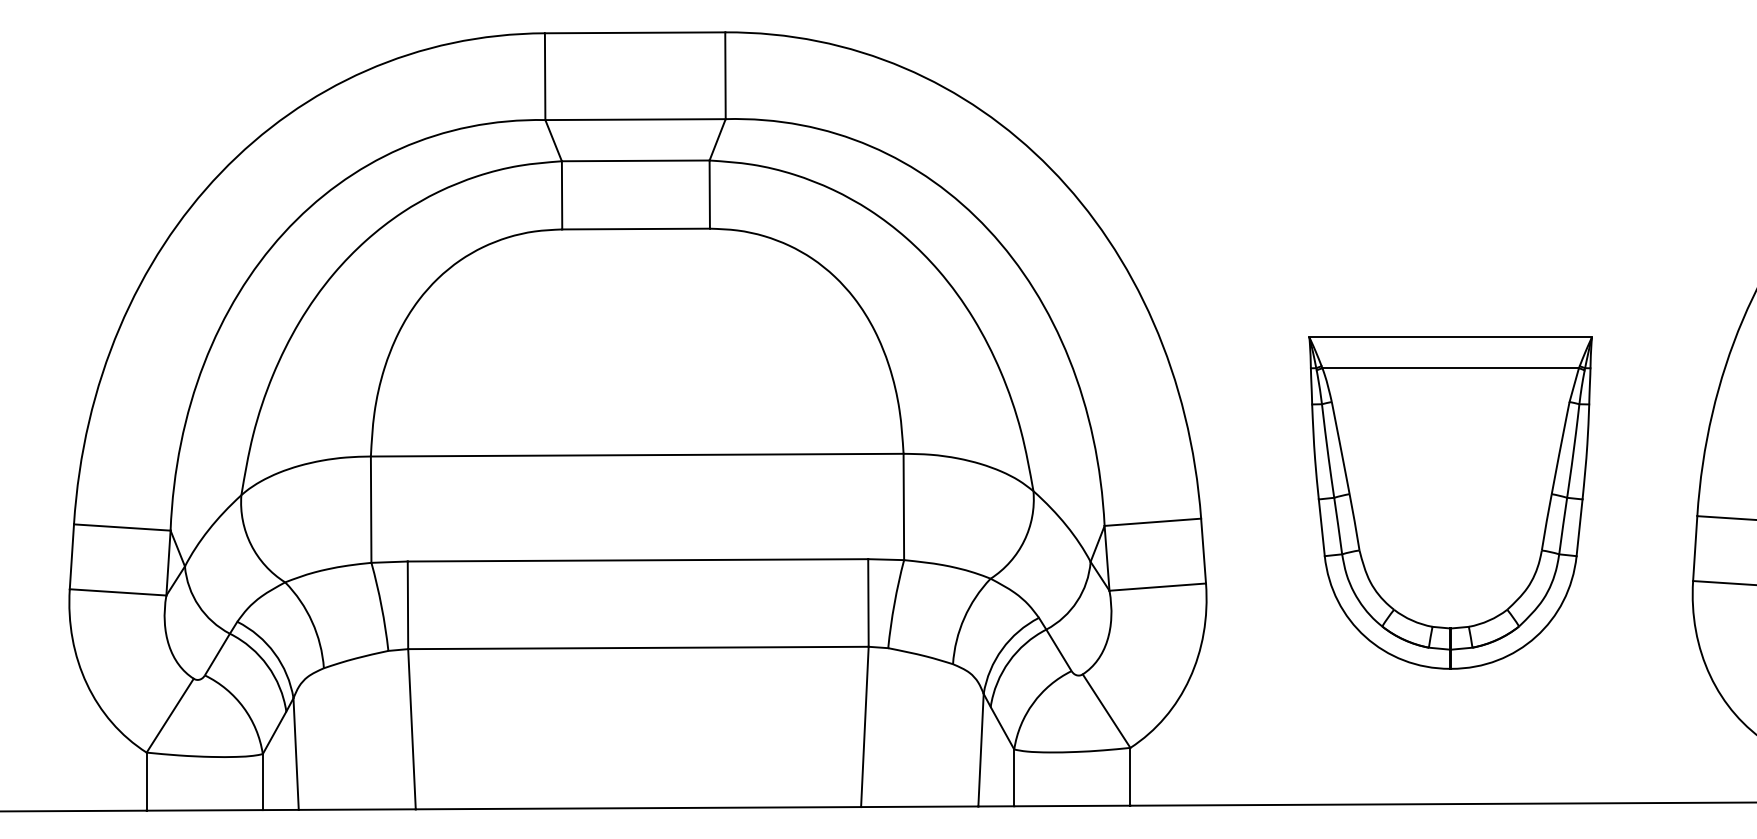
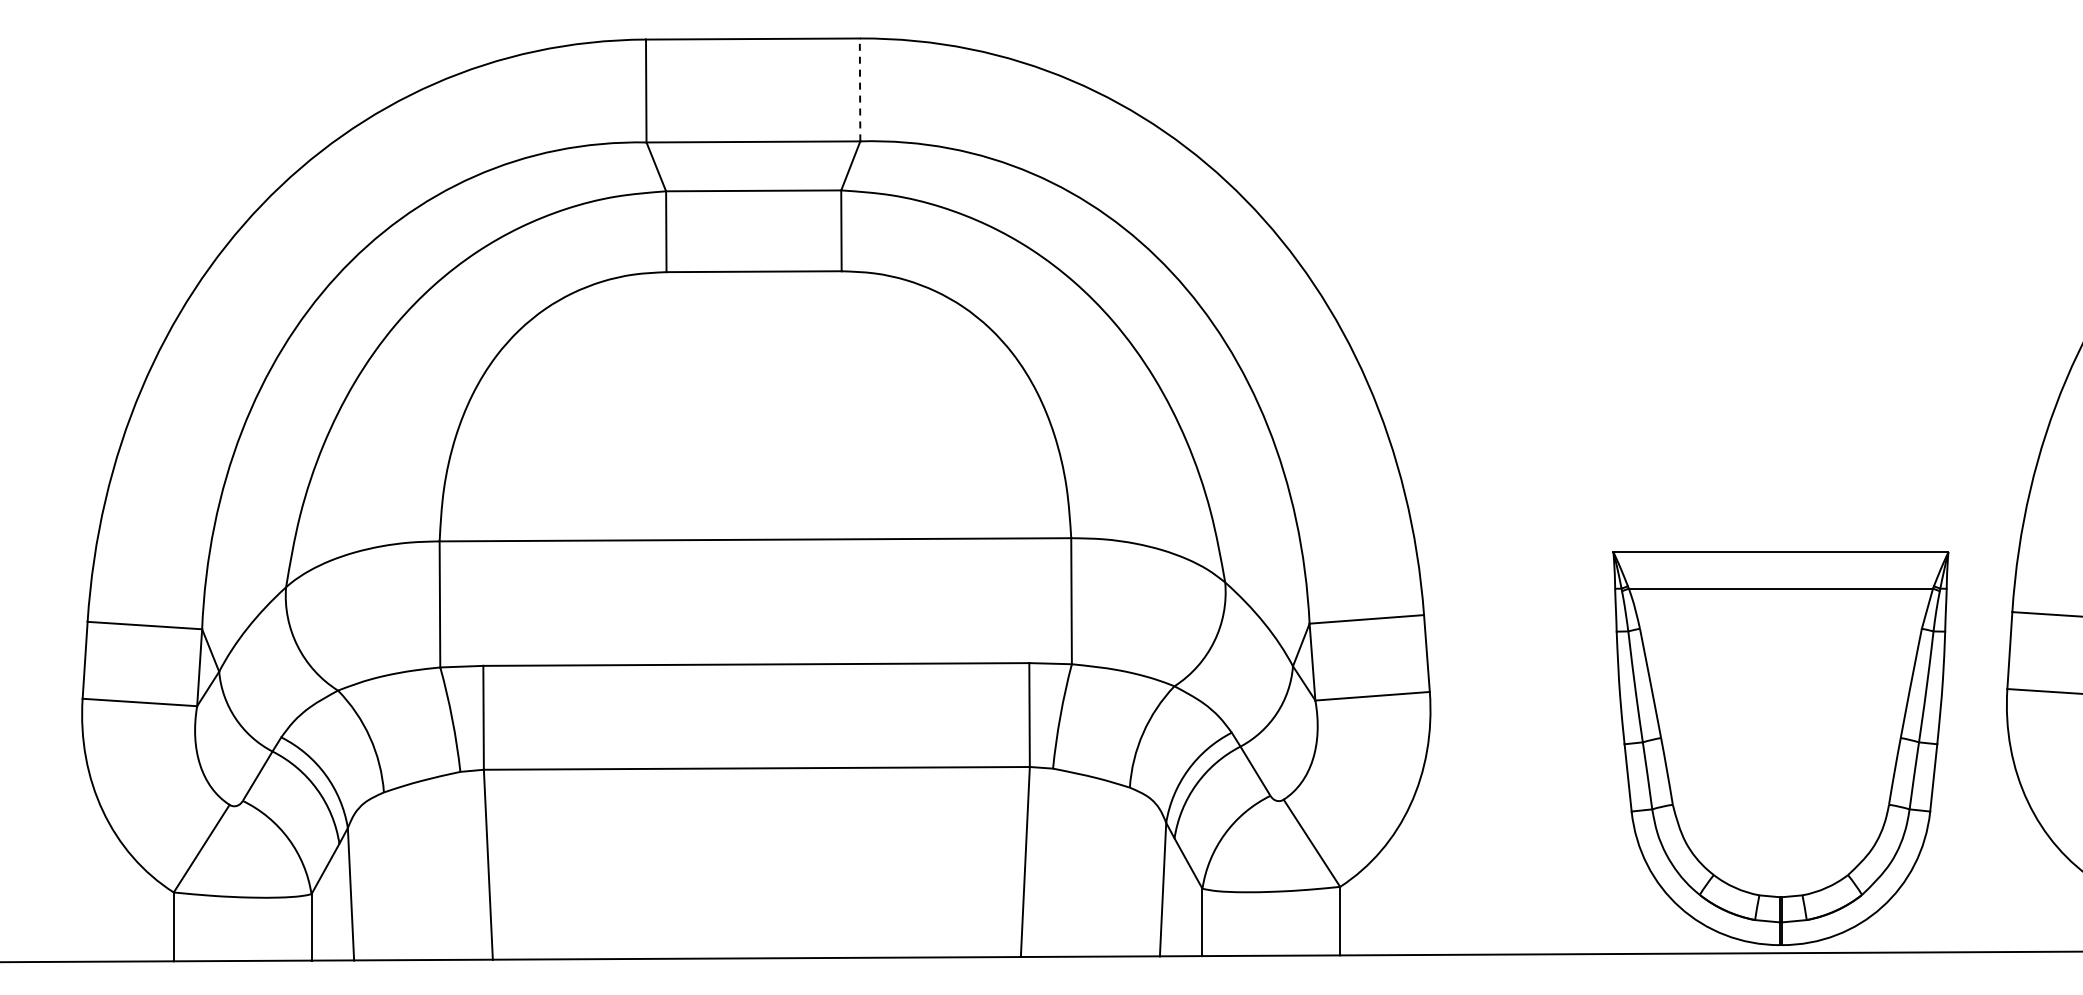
line: (725, 75) -> (860, 89), solid -> dashed
part: (1450, 502) -> (1780, 748), moved

